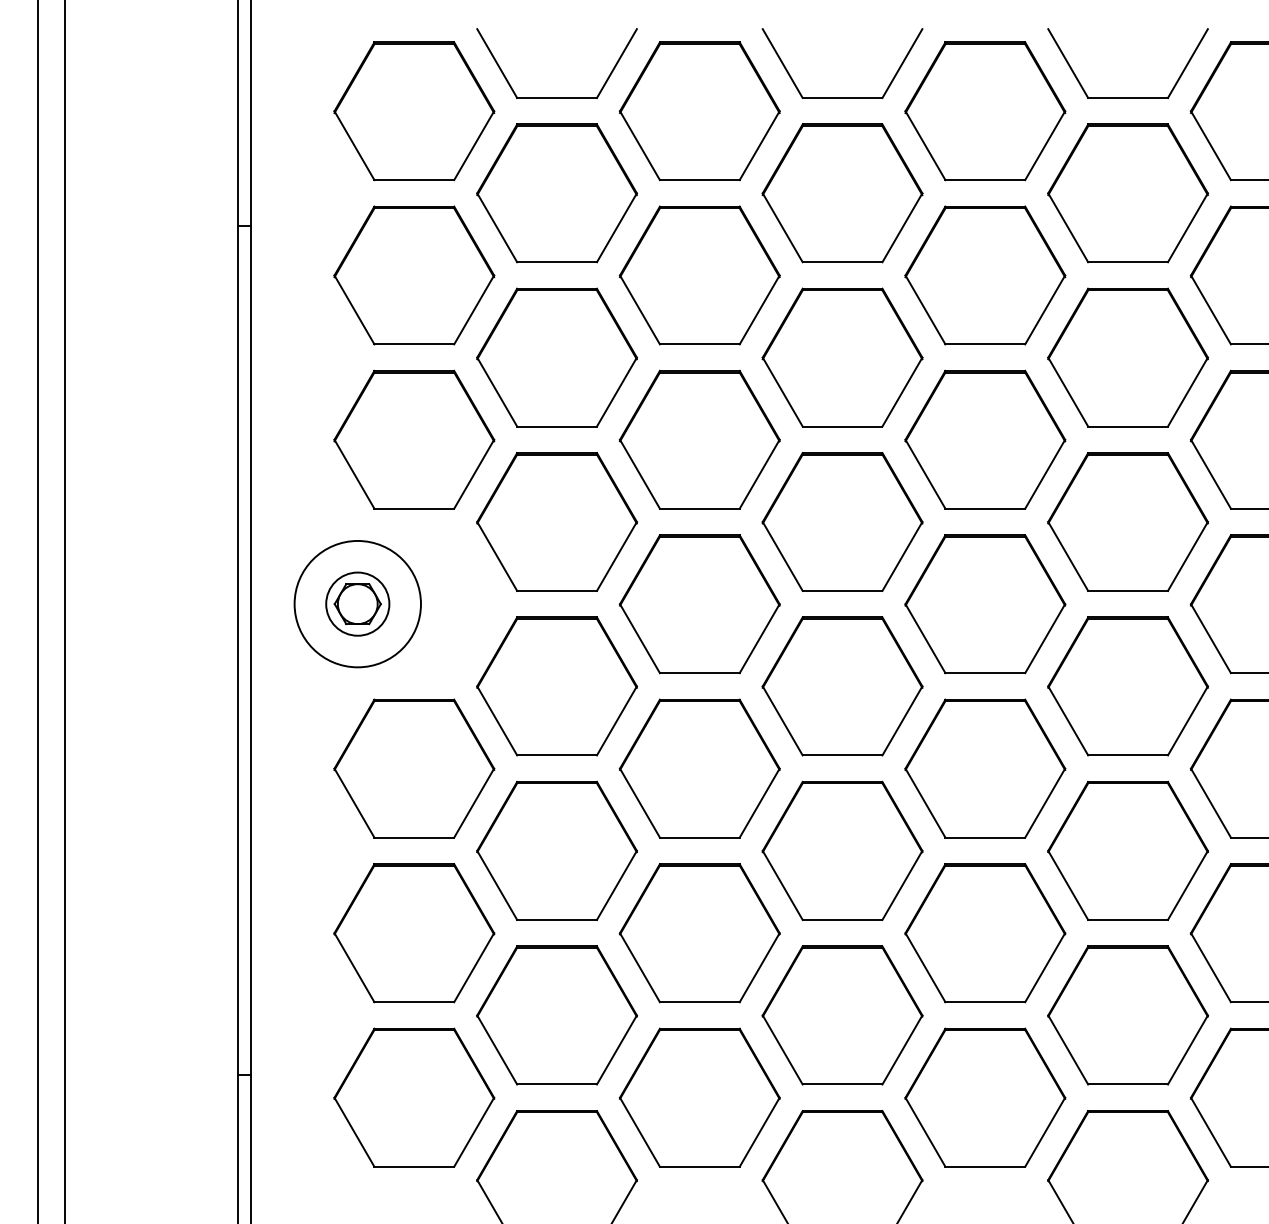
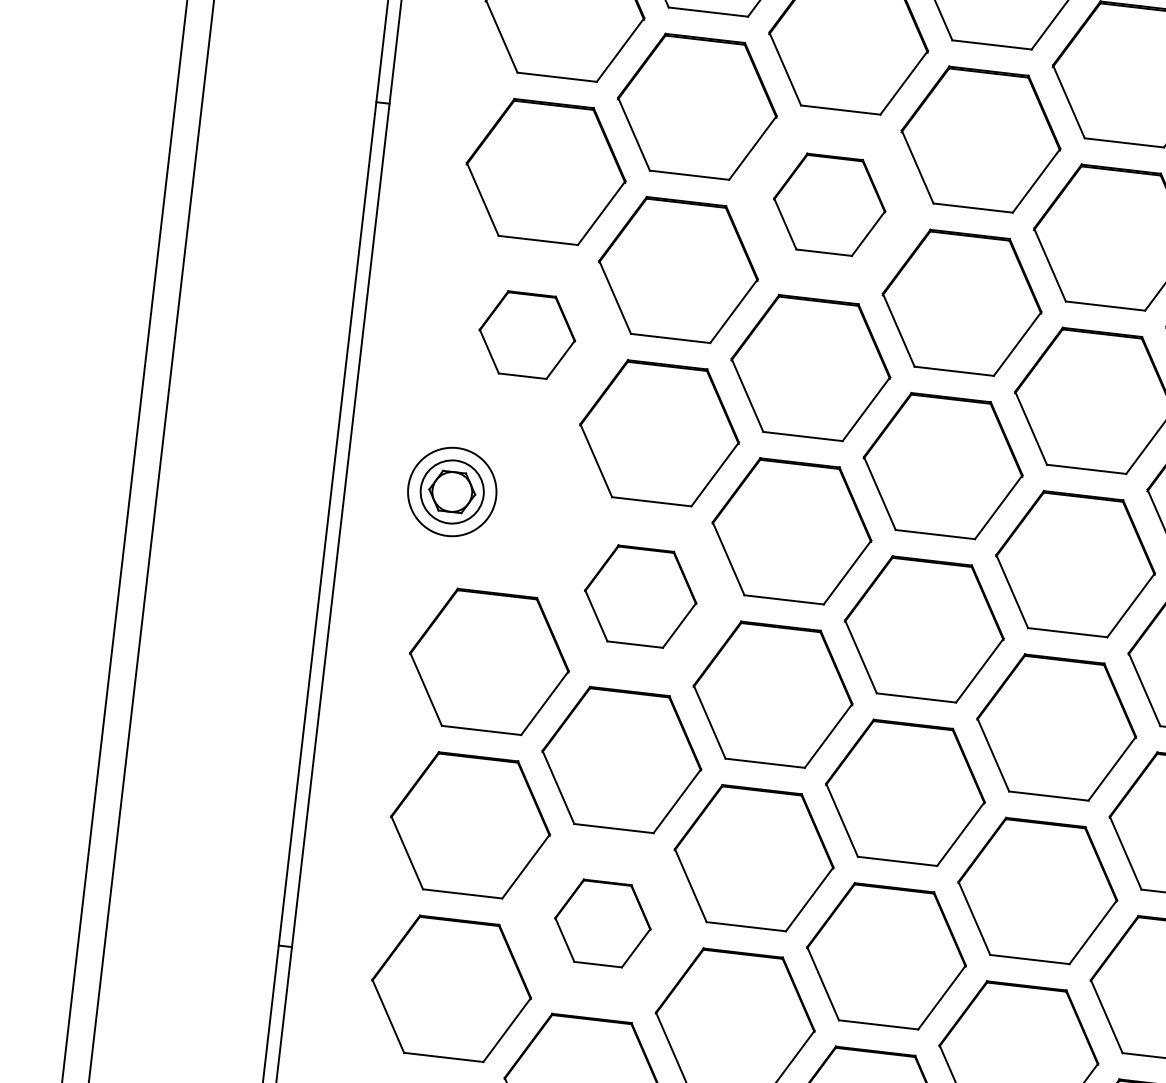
part: (699, 275) -> (829, 204), size x0.7
part: (414, 439) -> (527, 334), size x0.6
circle: (357, 603) -> (452, 491), size x0.7
part: (556, 686) -> (640, 596), size x0.7
part: (556, 1015) -> (602, 923), size x0.6

